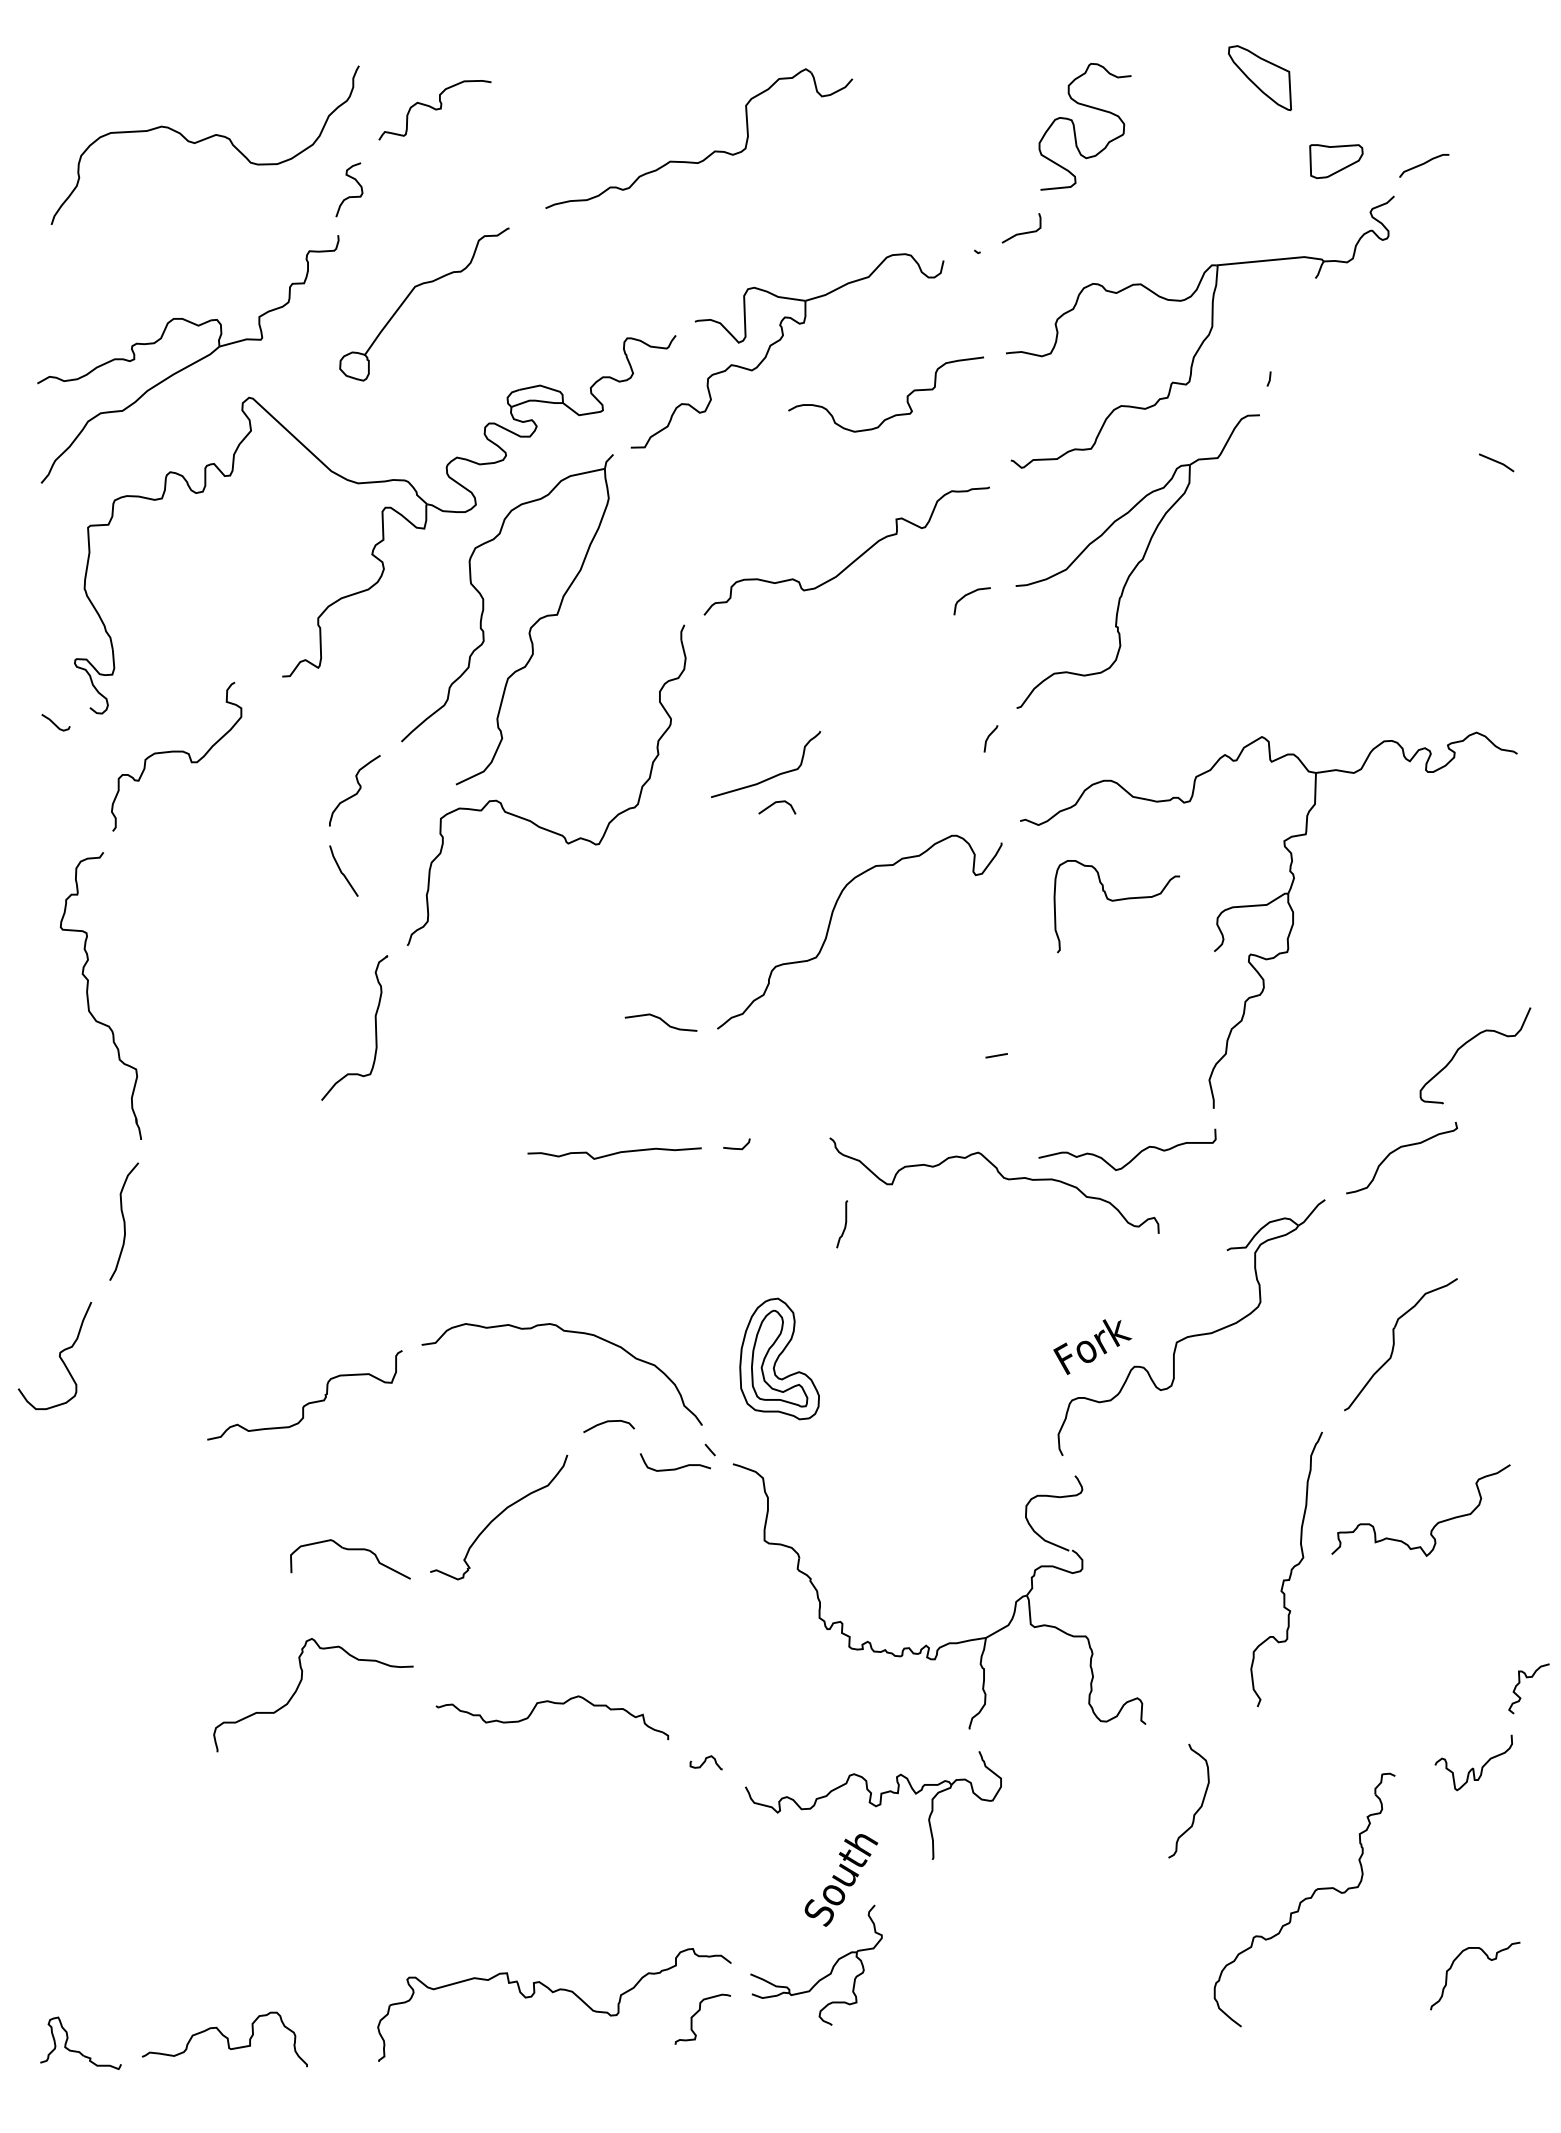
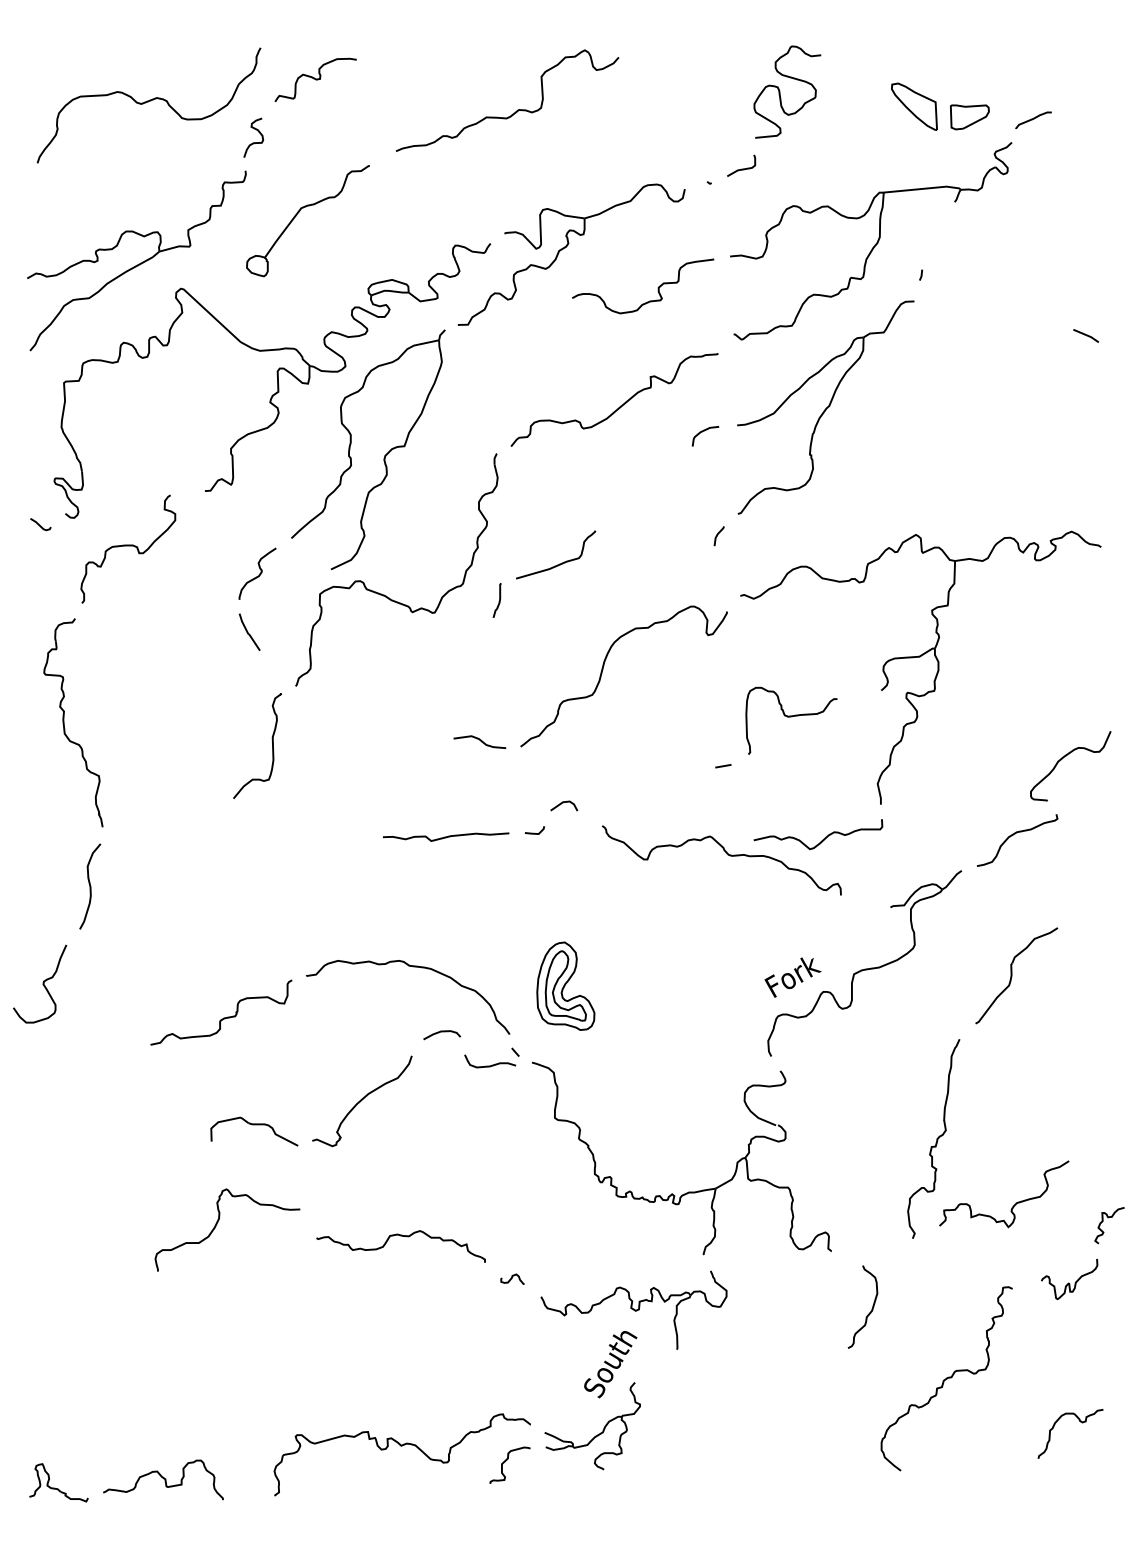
part: (1260, 77) -> (914, 106), moved
curve: (776, 803) -> (563, 803), moved
curve: (1116, 901) -> (791, 717), moved
curve: (843, 1225) -> (498, 601), moved
curve: (1435, 1524) -> (1014, 1204), moved

